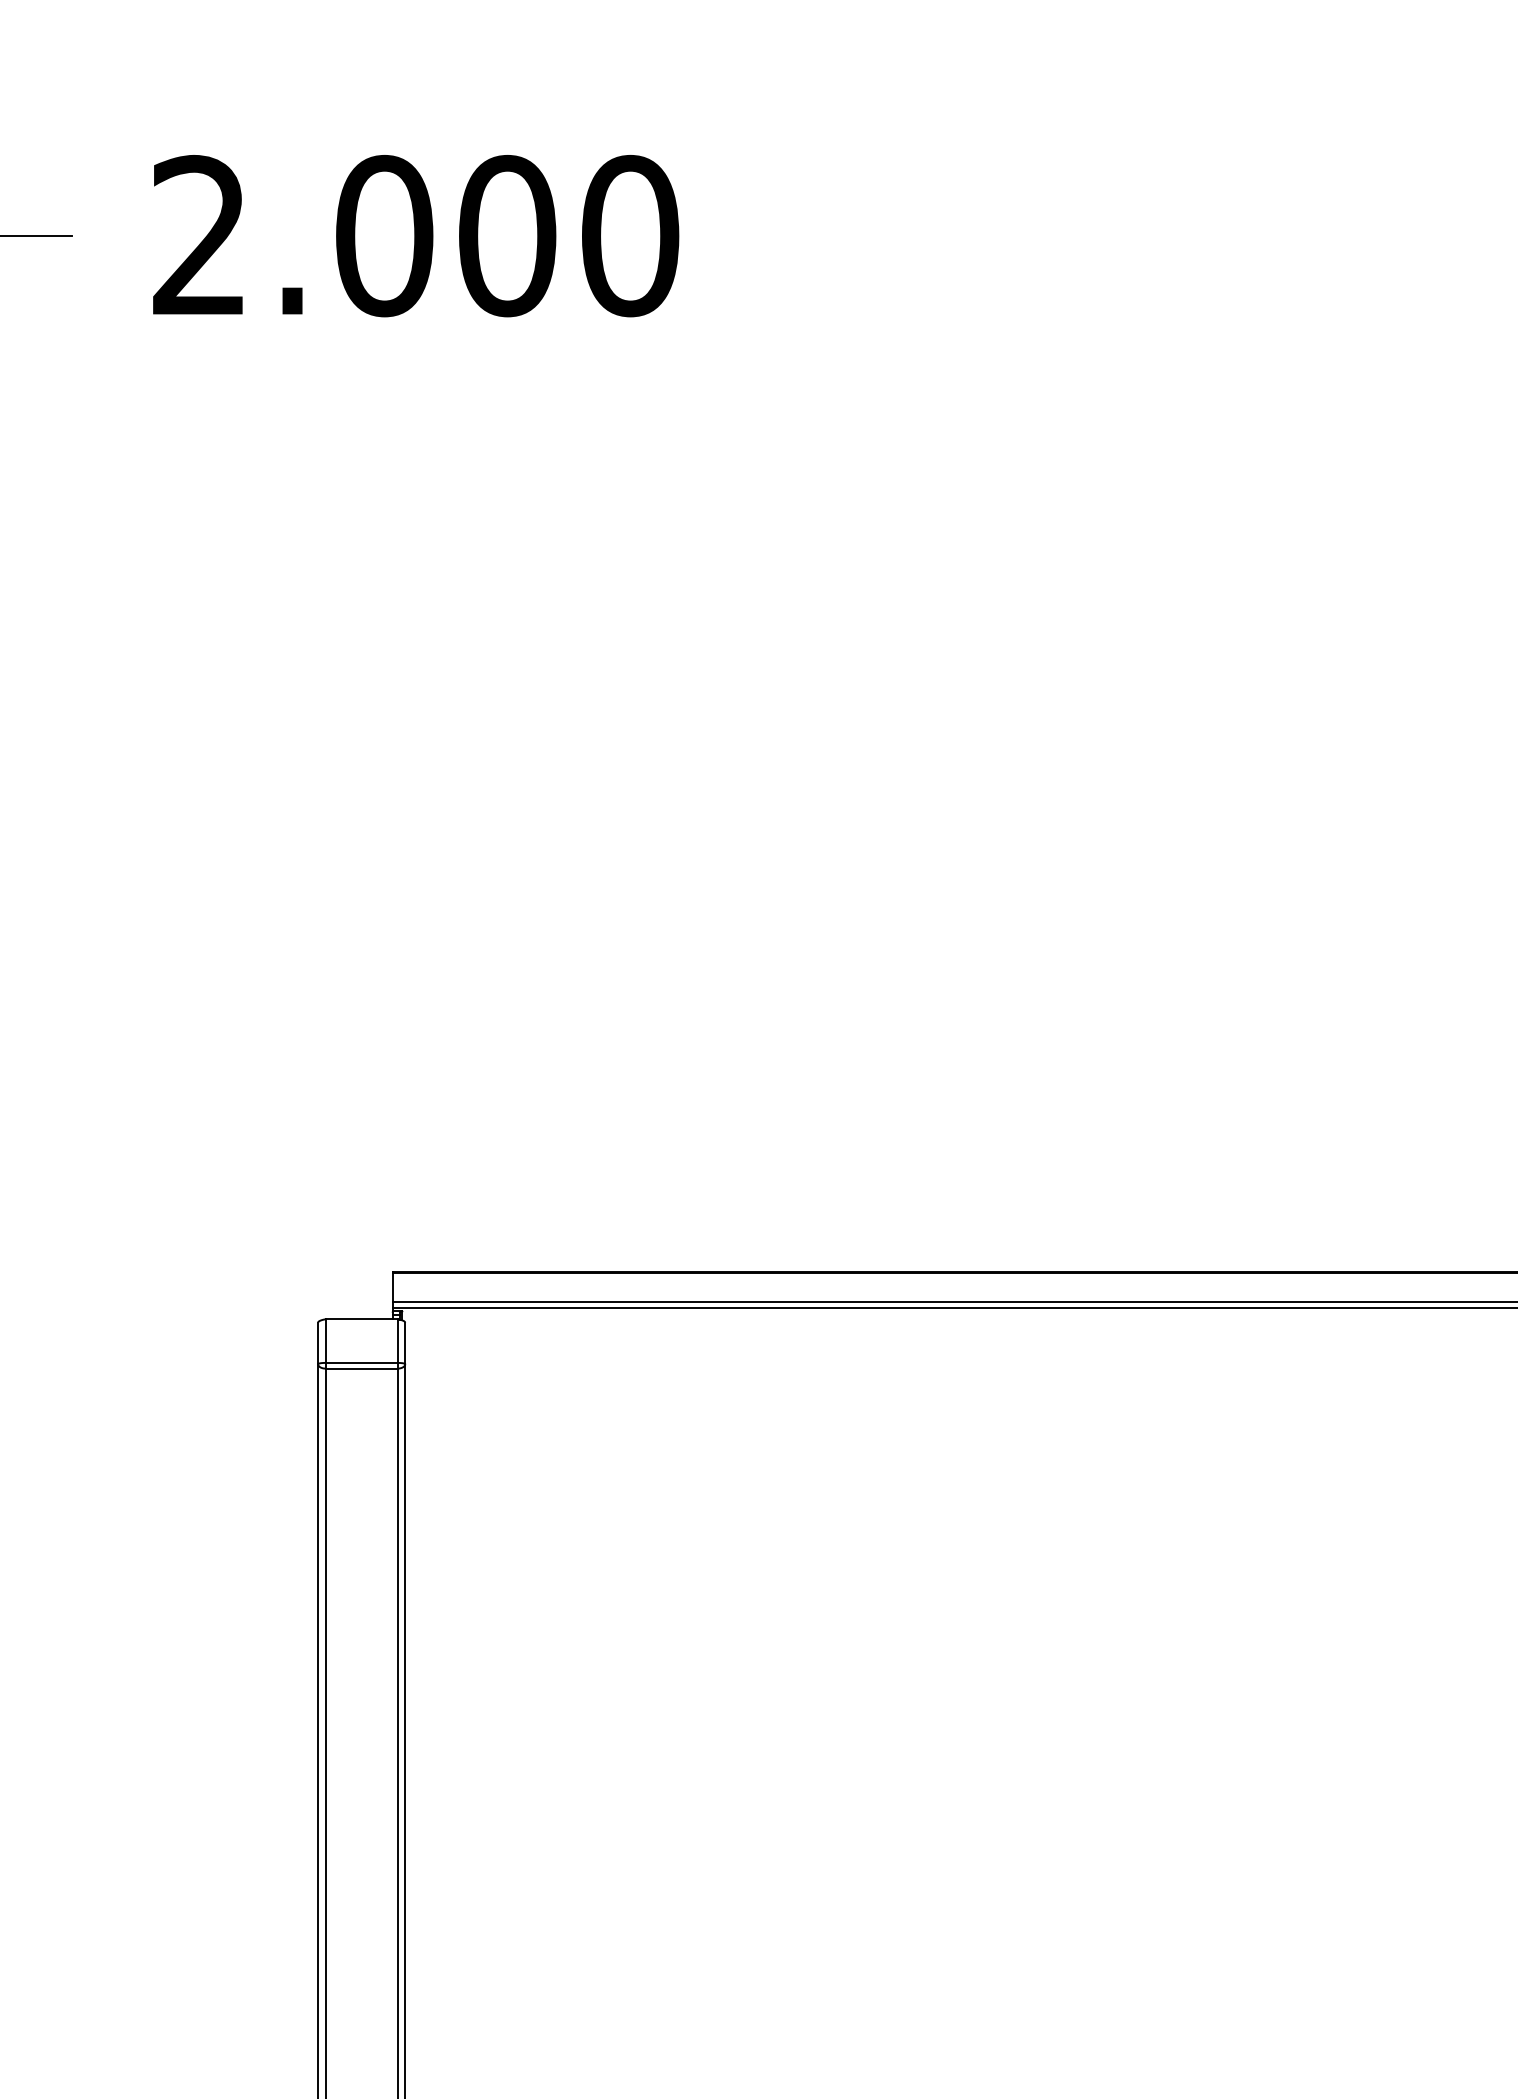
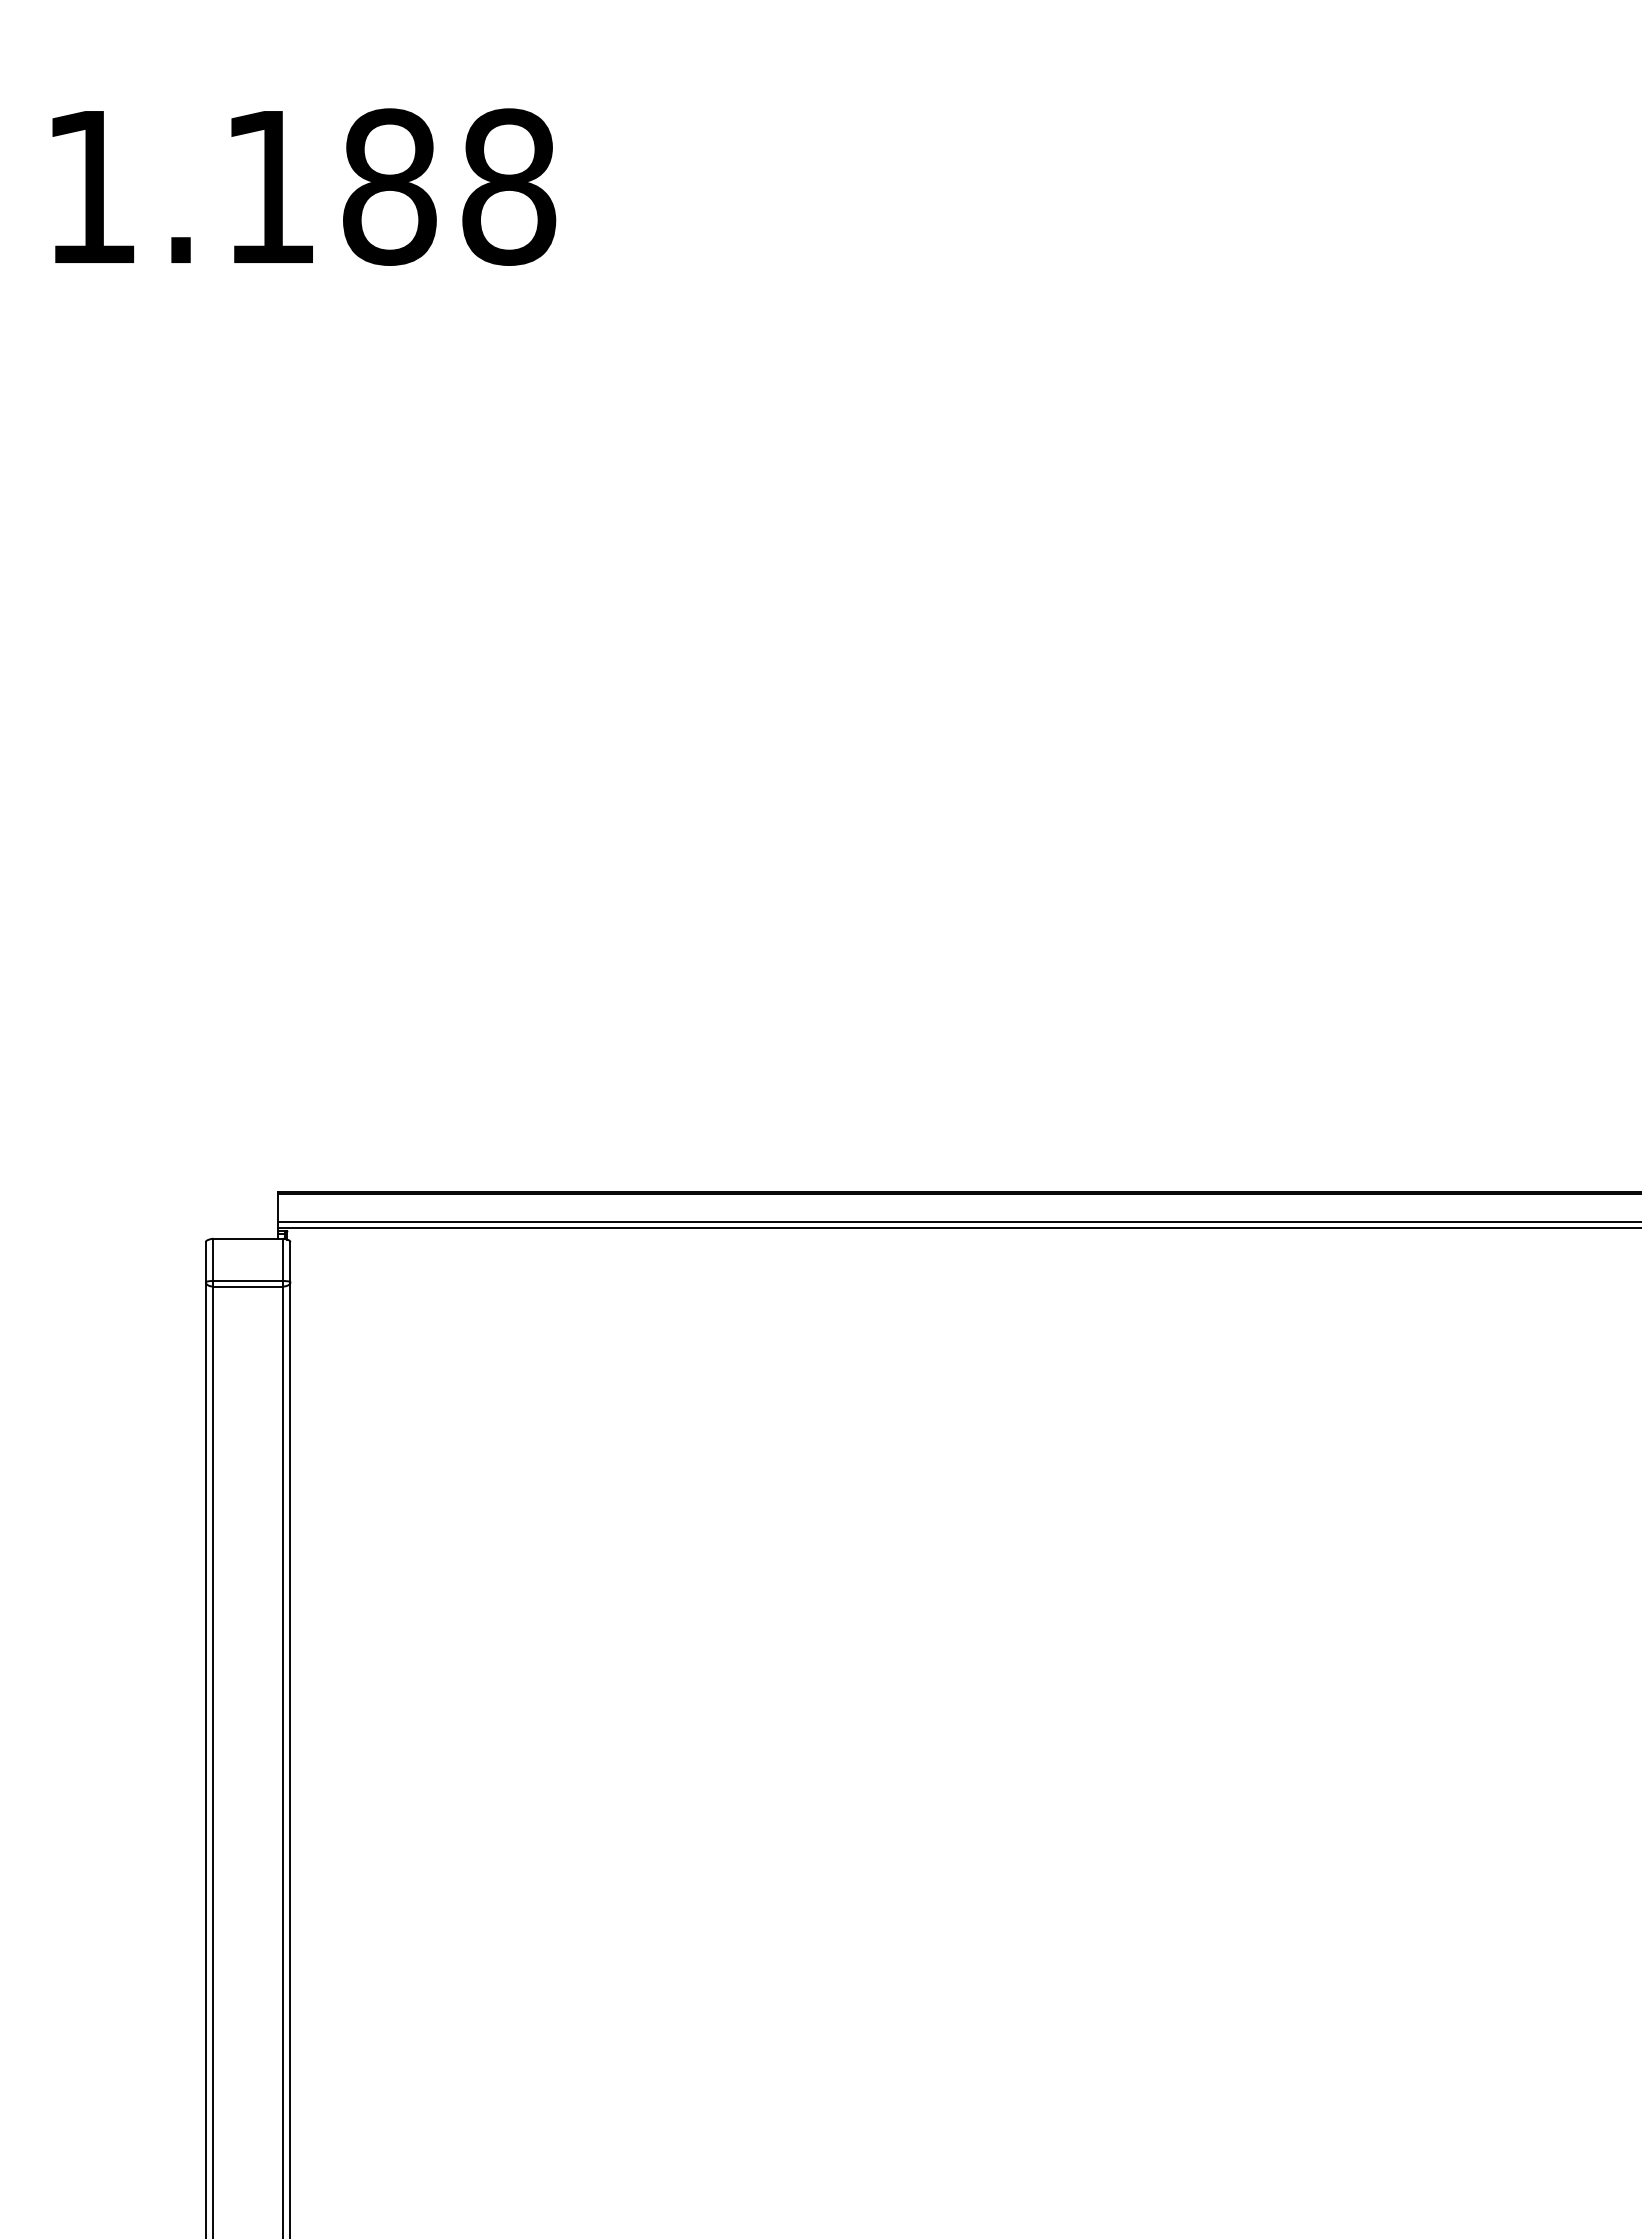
text: (415, 235) -> (300, 186), 2.000 -> 1.188

